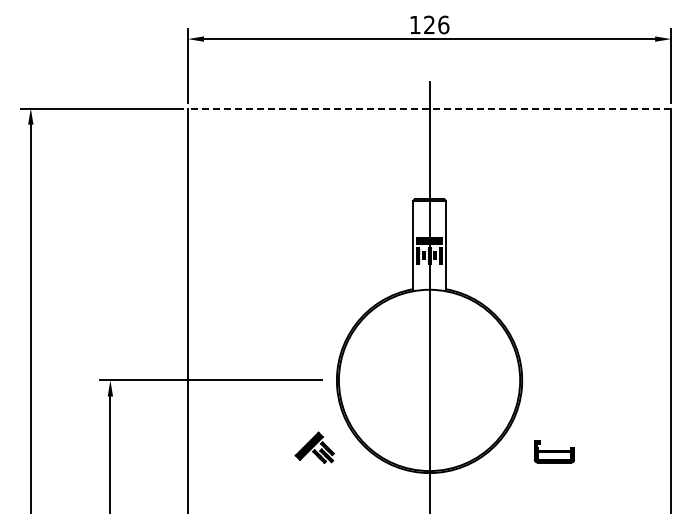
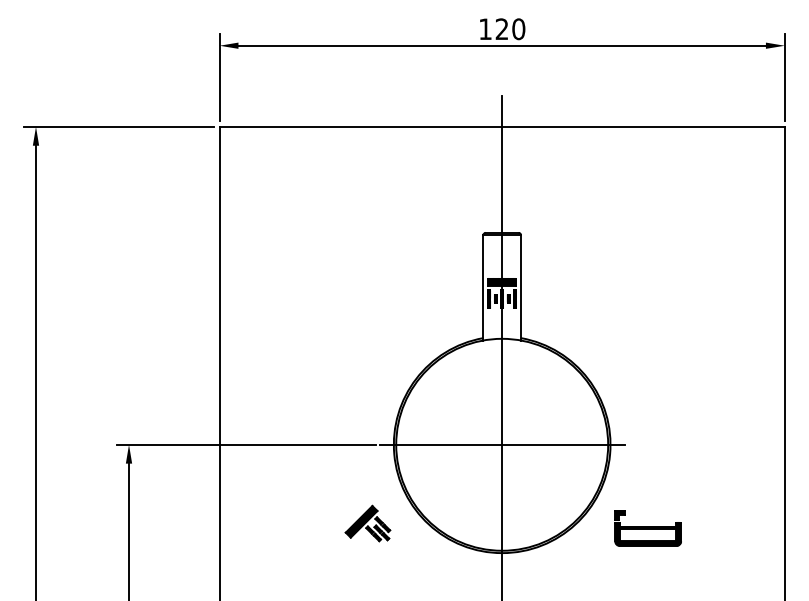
text: (443, 24) -> (518, 28), 126 -> 120
line: (429, 108) -> (502, 126), dashed -> solid
line: (429, 380) -> (502, 444), added
part: (554, 451) -> (648, 527), size x1.43

